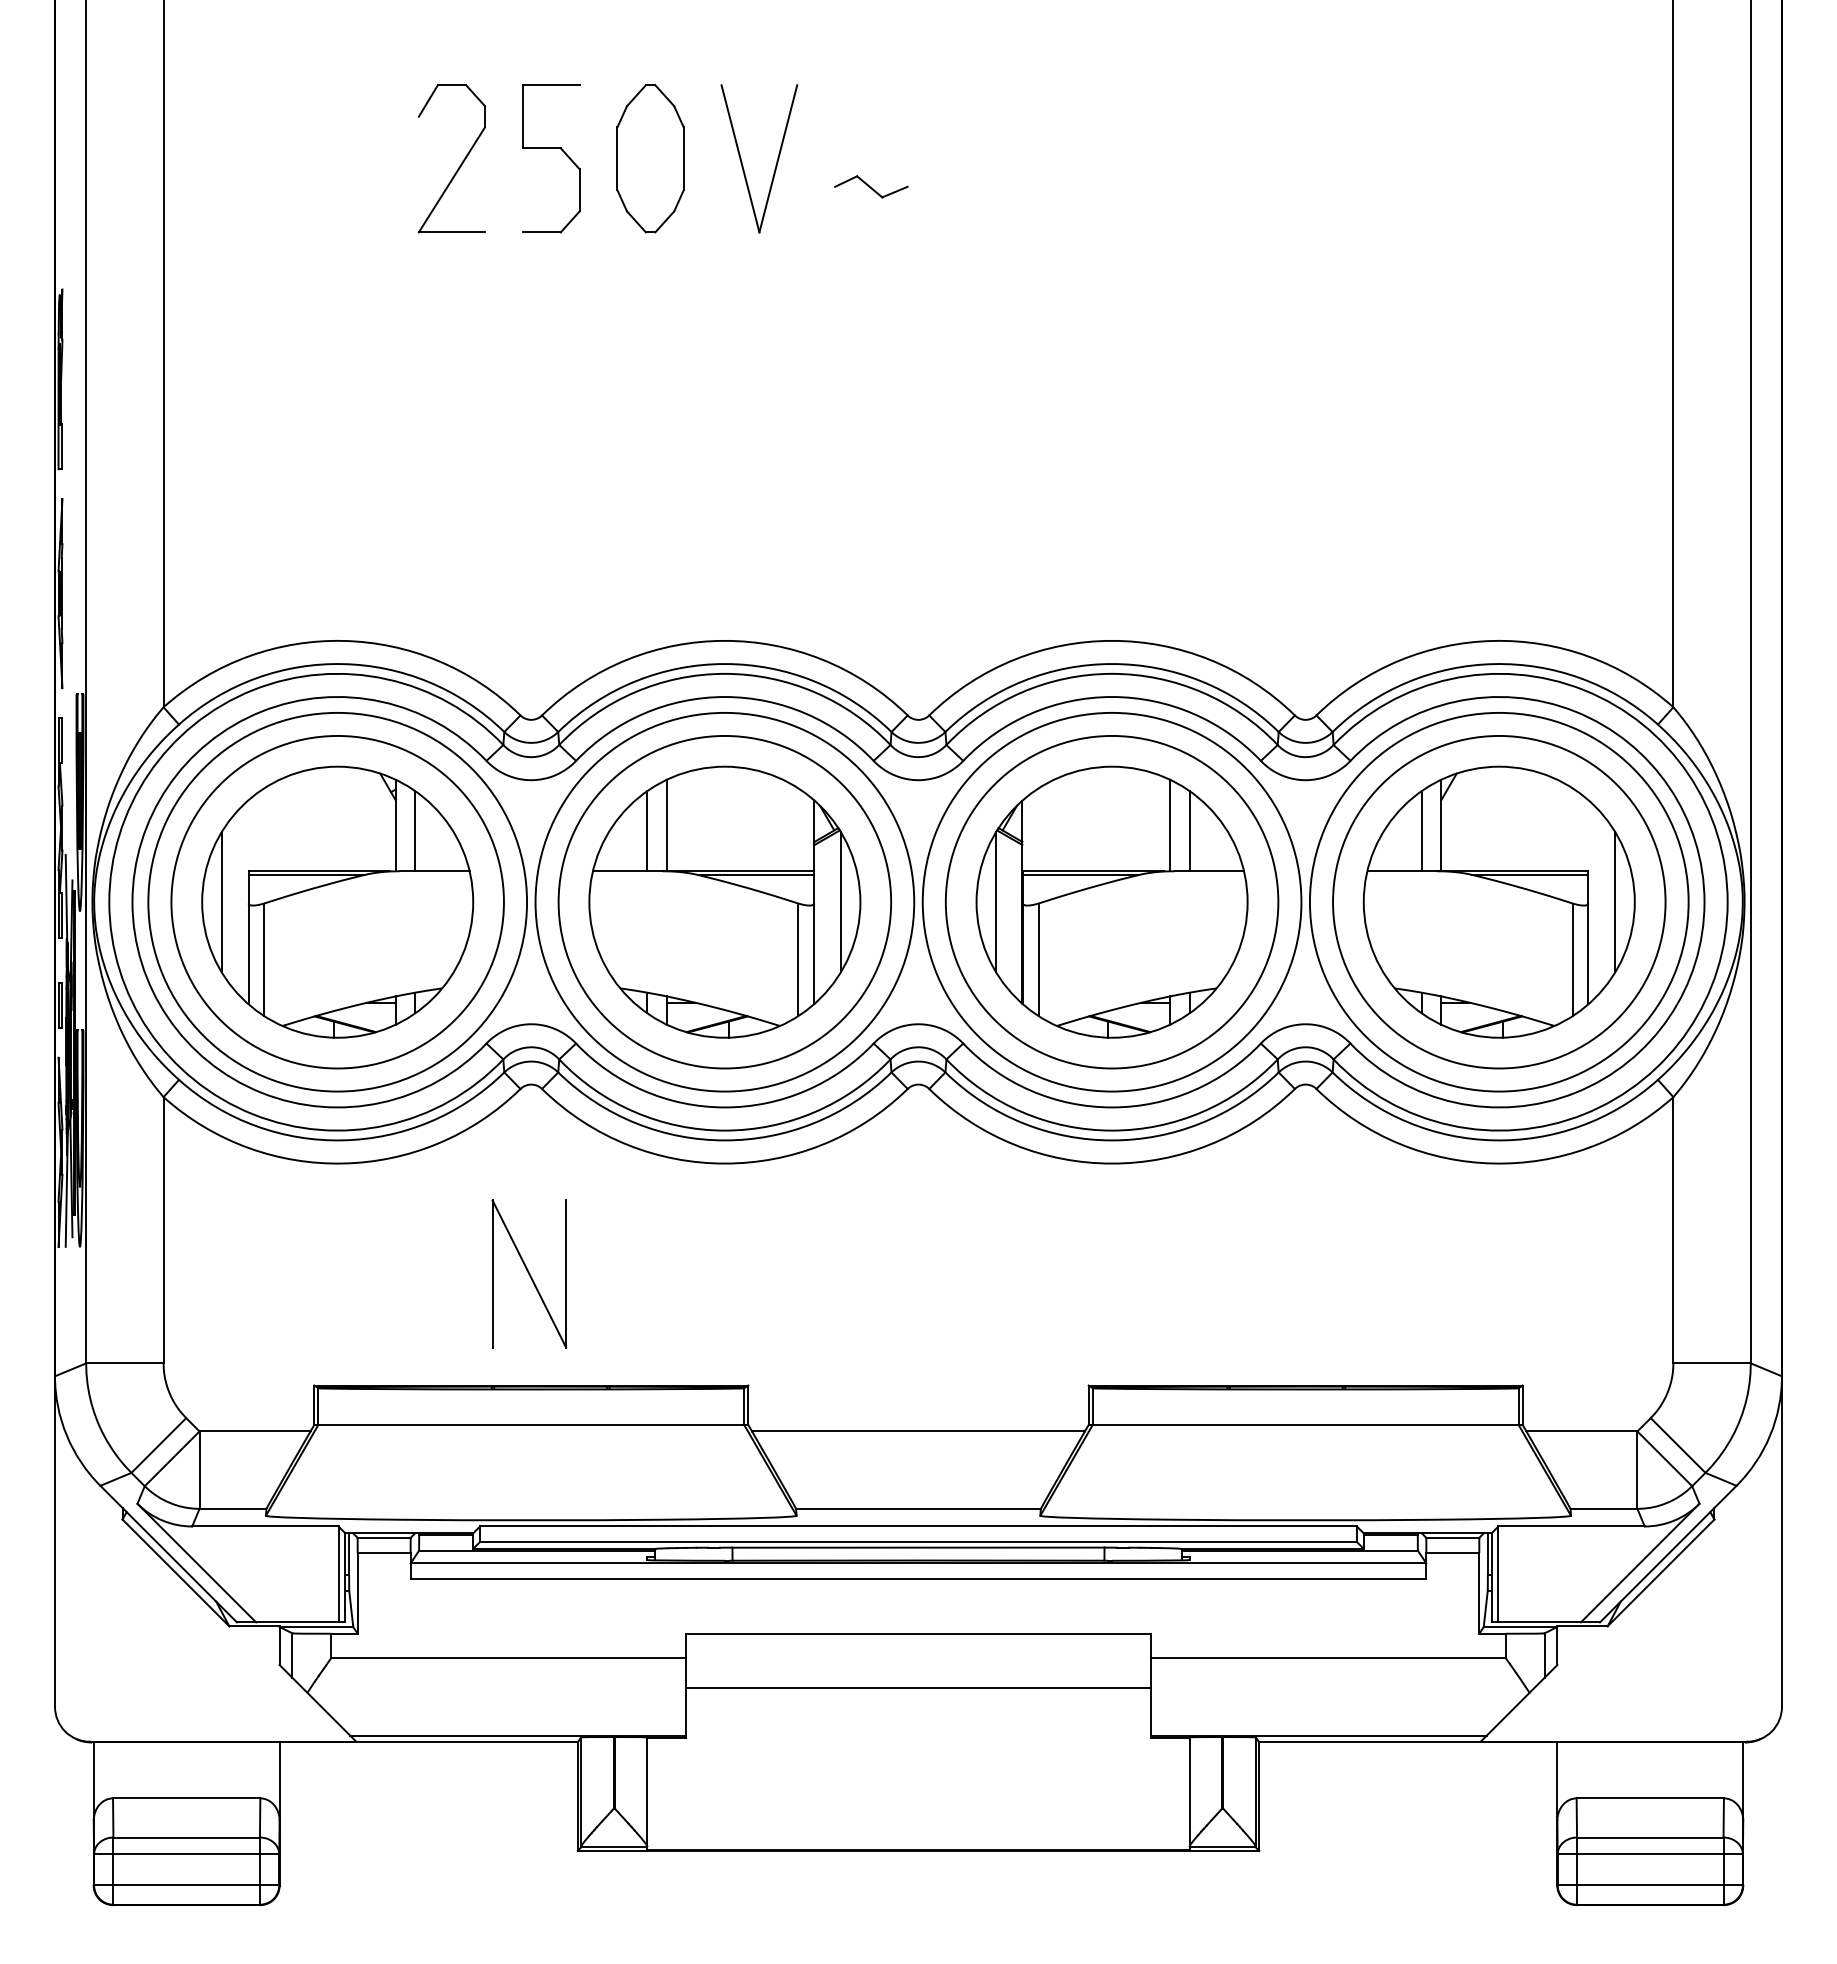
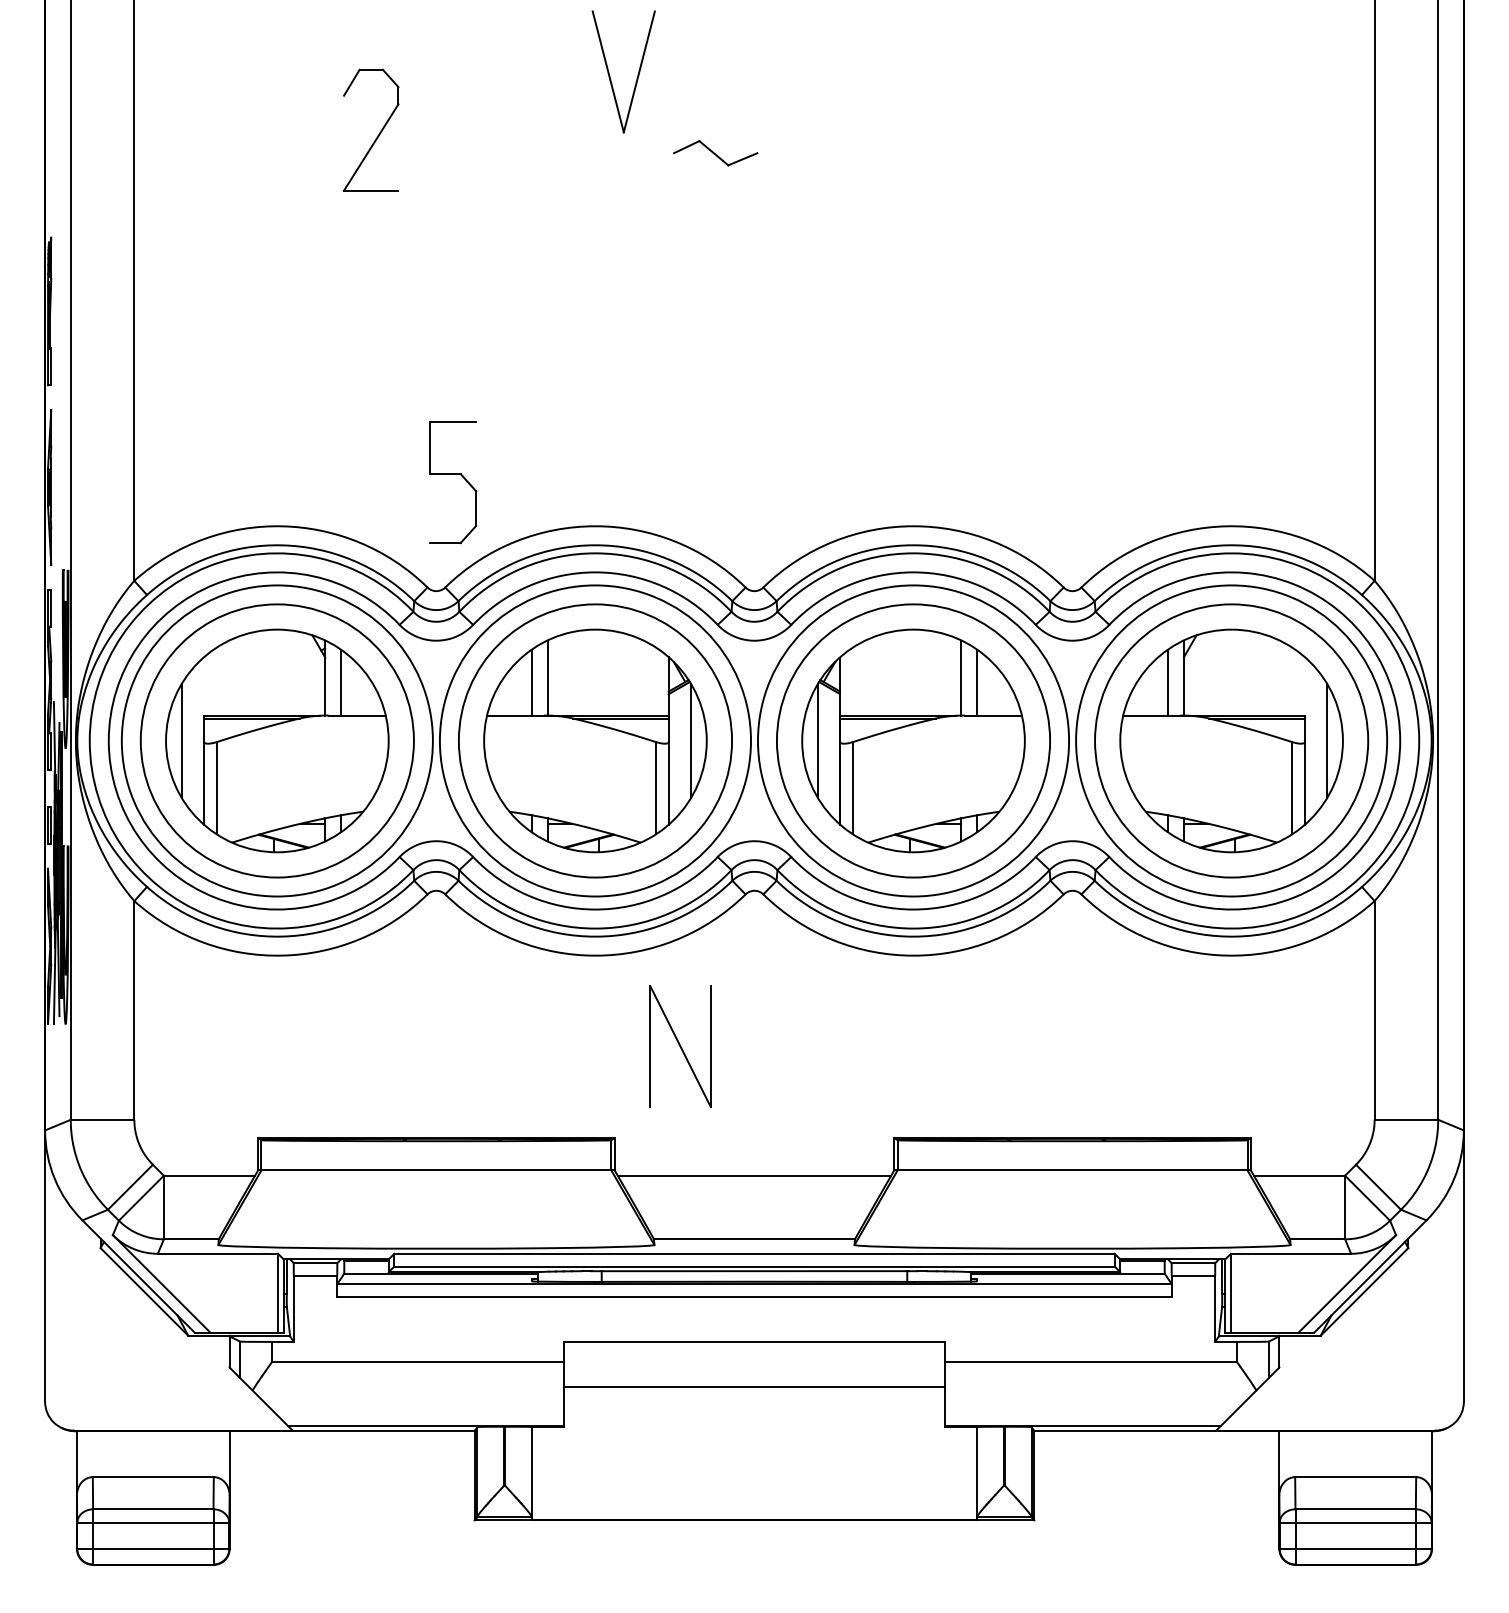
part: (551, 148) -> (453, 474), moved
part: (650, 158) -> (534, 129), removed
part: (742, 161) -> (609, 74), moved
part: (871, 186) -> (715, 152), size x1.4
part: (529, 1273) -> (680, 1045), moved

